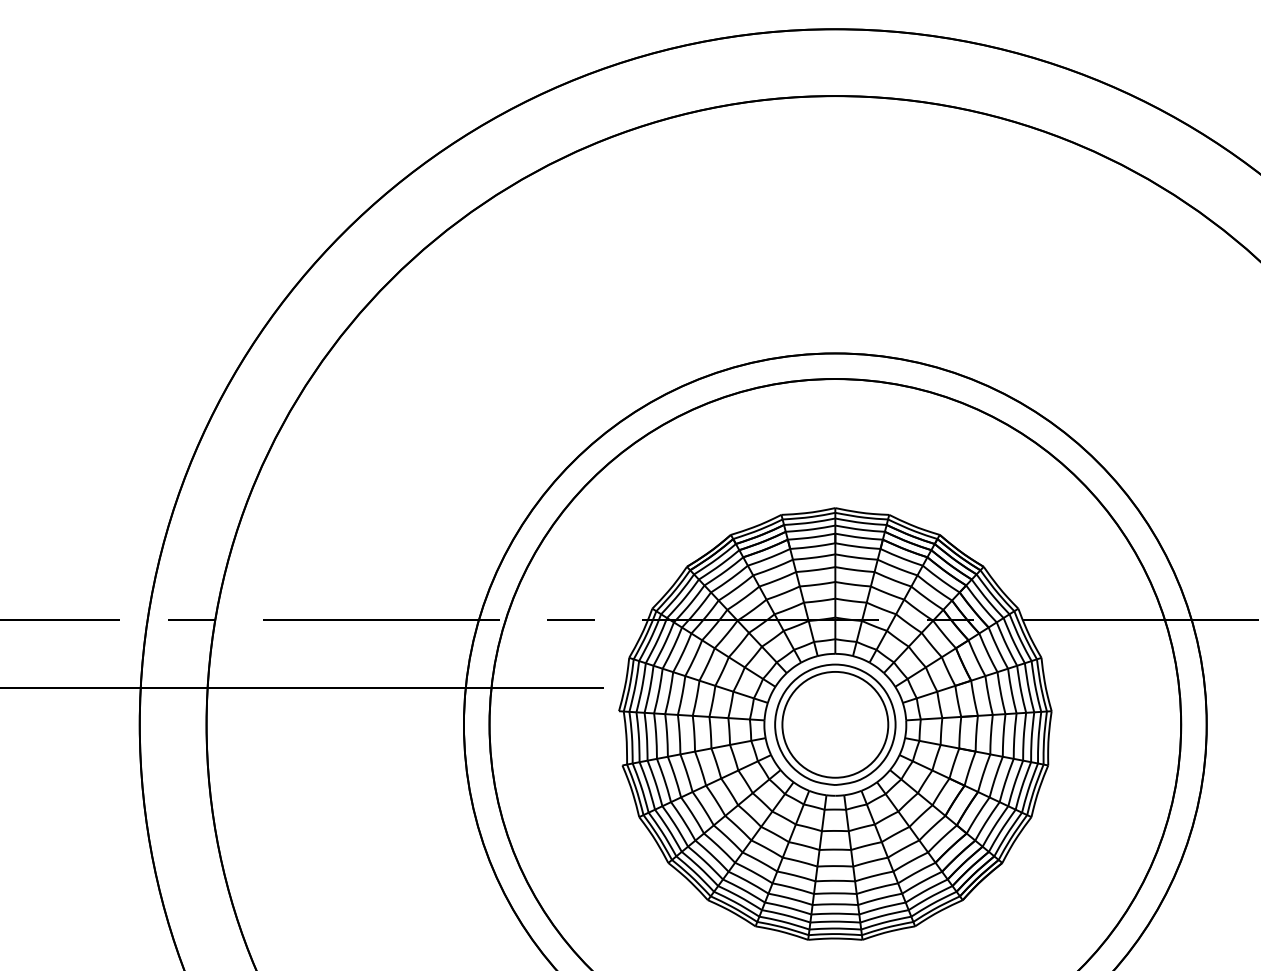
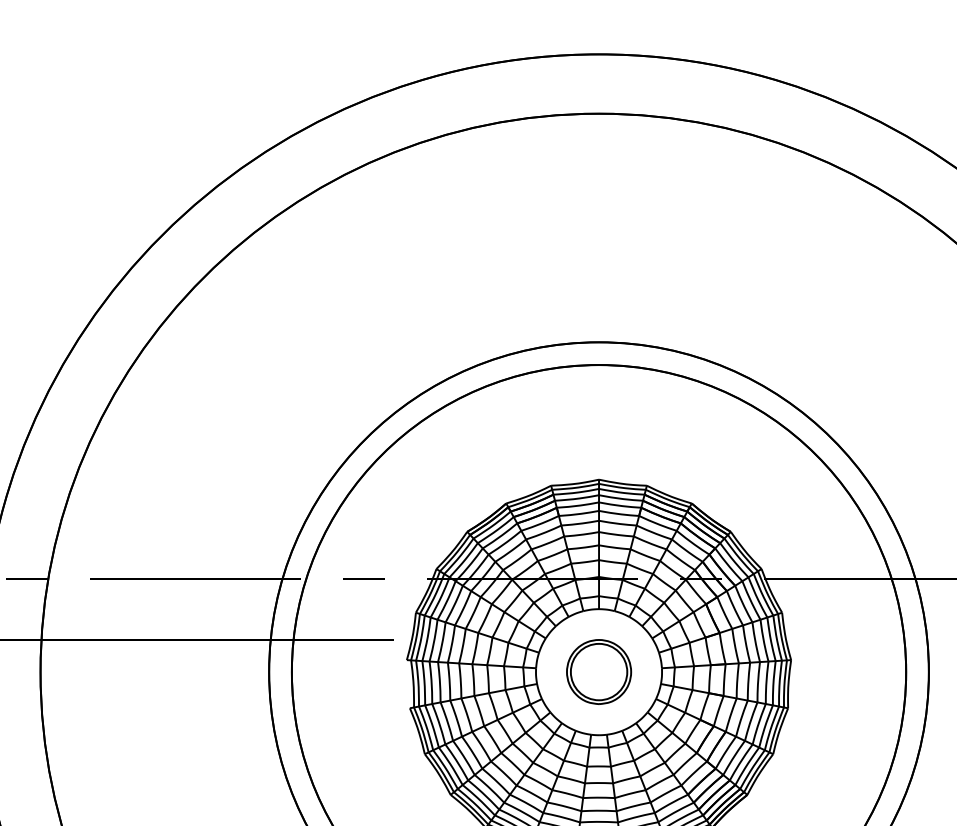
part: (835, 724) -> (599, 671), size x0.6

